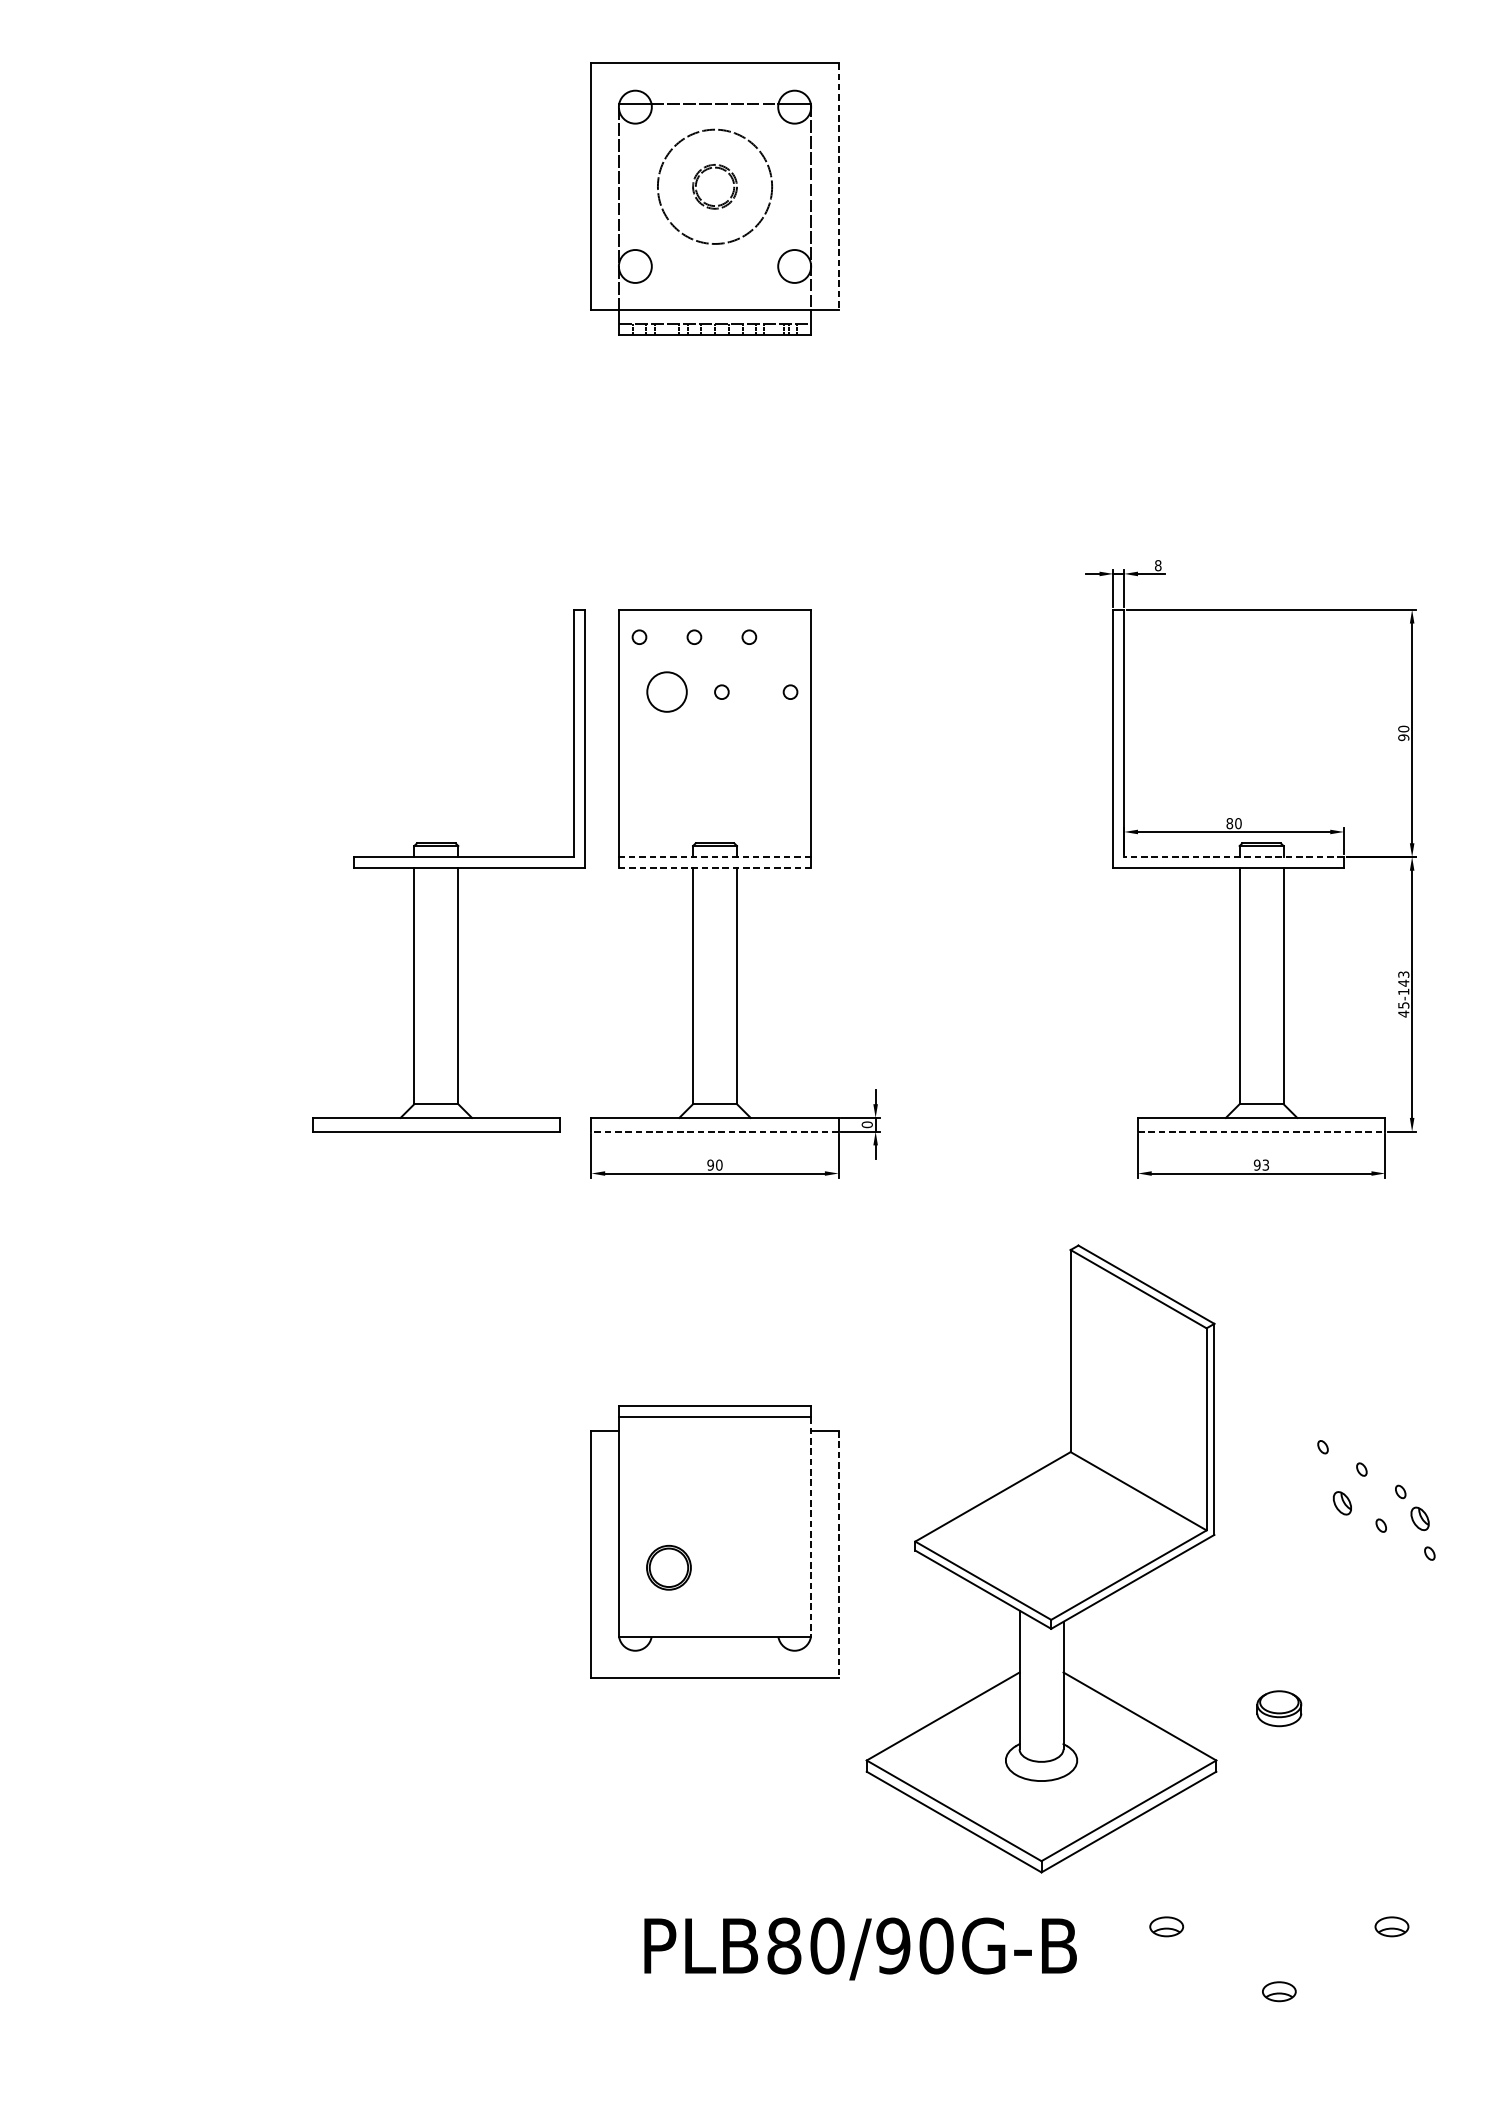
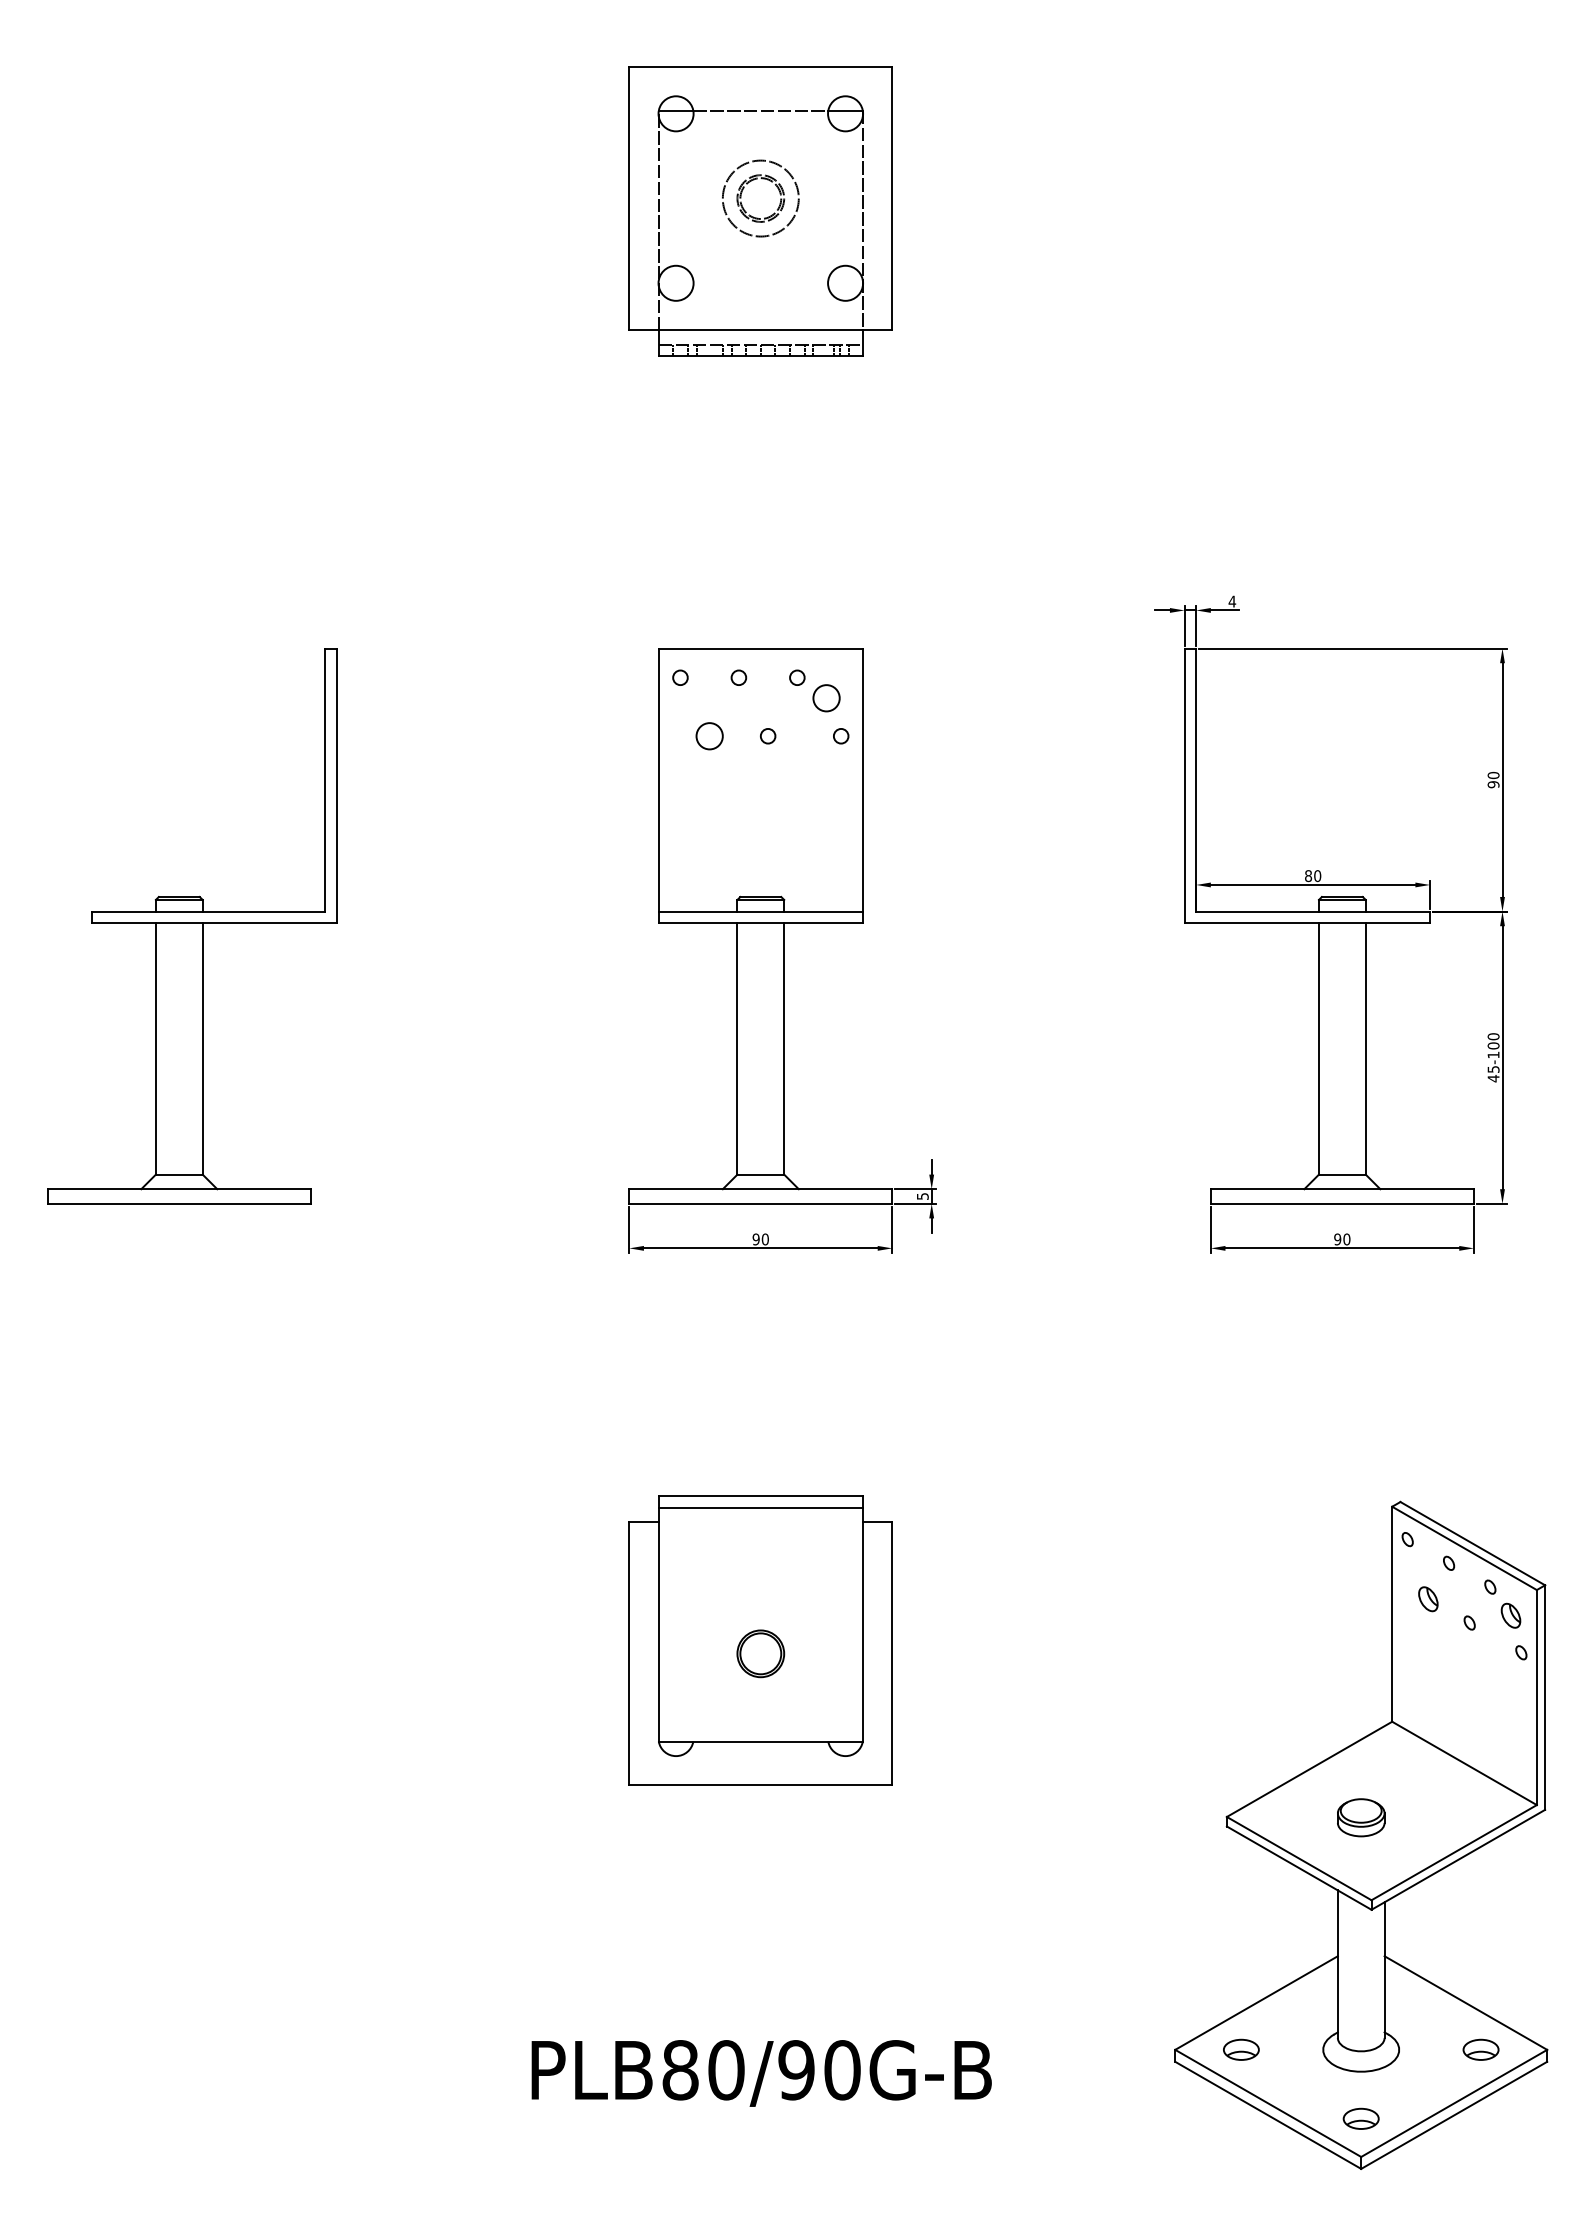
circle: (714, 186) -> (760, 198), size x0.62
line: (838, 186) -> (892, 198), dashed -> solid
text: (1158, 565) -> (1232, 601), 8 -> 4
circle: (776, 656) -> (826, 698), added
circle: (666, 692) -> (709, 736), size x0.62
line: (714, 856) -> (760, 911), dashed -> solid
line: (1234, 856) -> (1313, 911), dashed -> solid
line: (715, 868) -> (761, 923), dashed -> solid
part: (448, 871) -> (192, 926), moved
text: (1403, 979) -> (1493, 1041), 45-143 -> 45-100
text: (866, 1124) -> (922, 1196), 0 -> 5
line: (714, 1131) -> (760, 1203), dashed -> solid
line: (1261, 1131) -> (1342, 1203), dashed -> solid
text: (1265, 1165) -> (1346, 1239), 93 -> 90
line: (811, 1527) -> (863, 1624), dashed -> solid
line: (838, 1554) -> (892, 1653), dashed -> solid
part: (1041, 1558) -> (1361, 1834), moved
part: (668, 1567) -> (760, 1653), moved
text: (860, 1949) -> (761, 2073), moved

